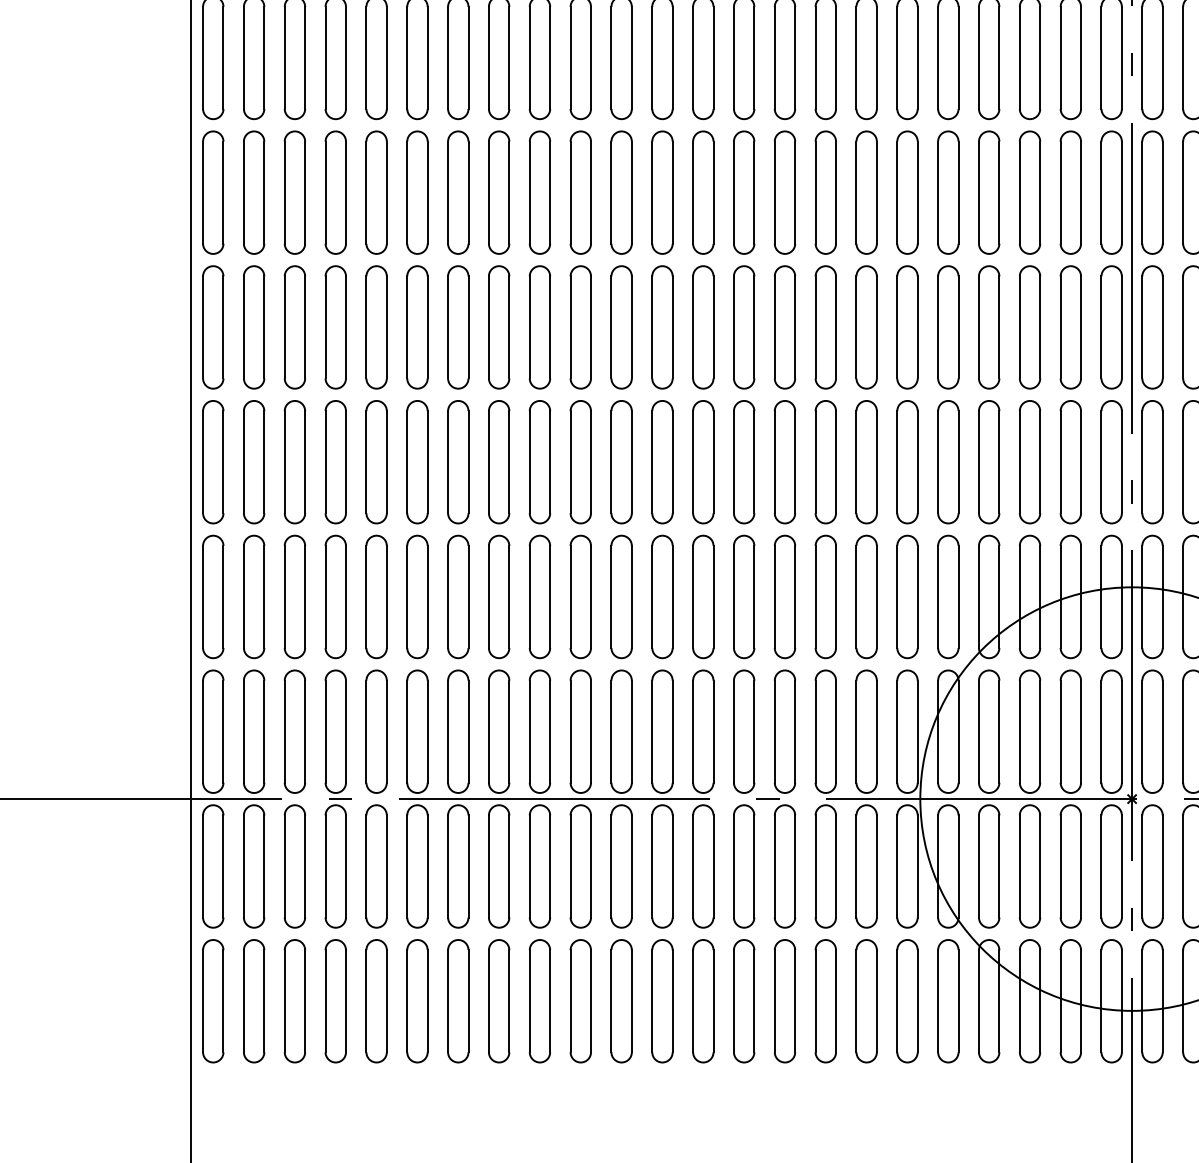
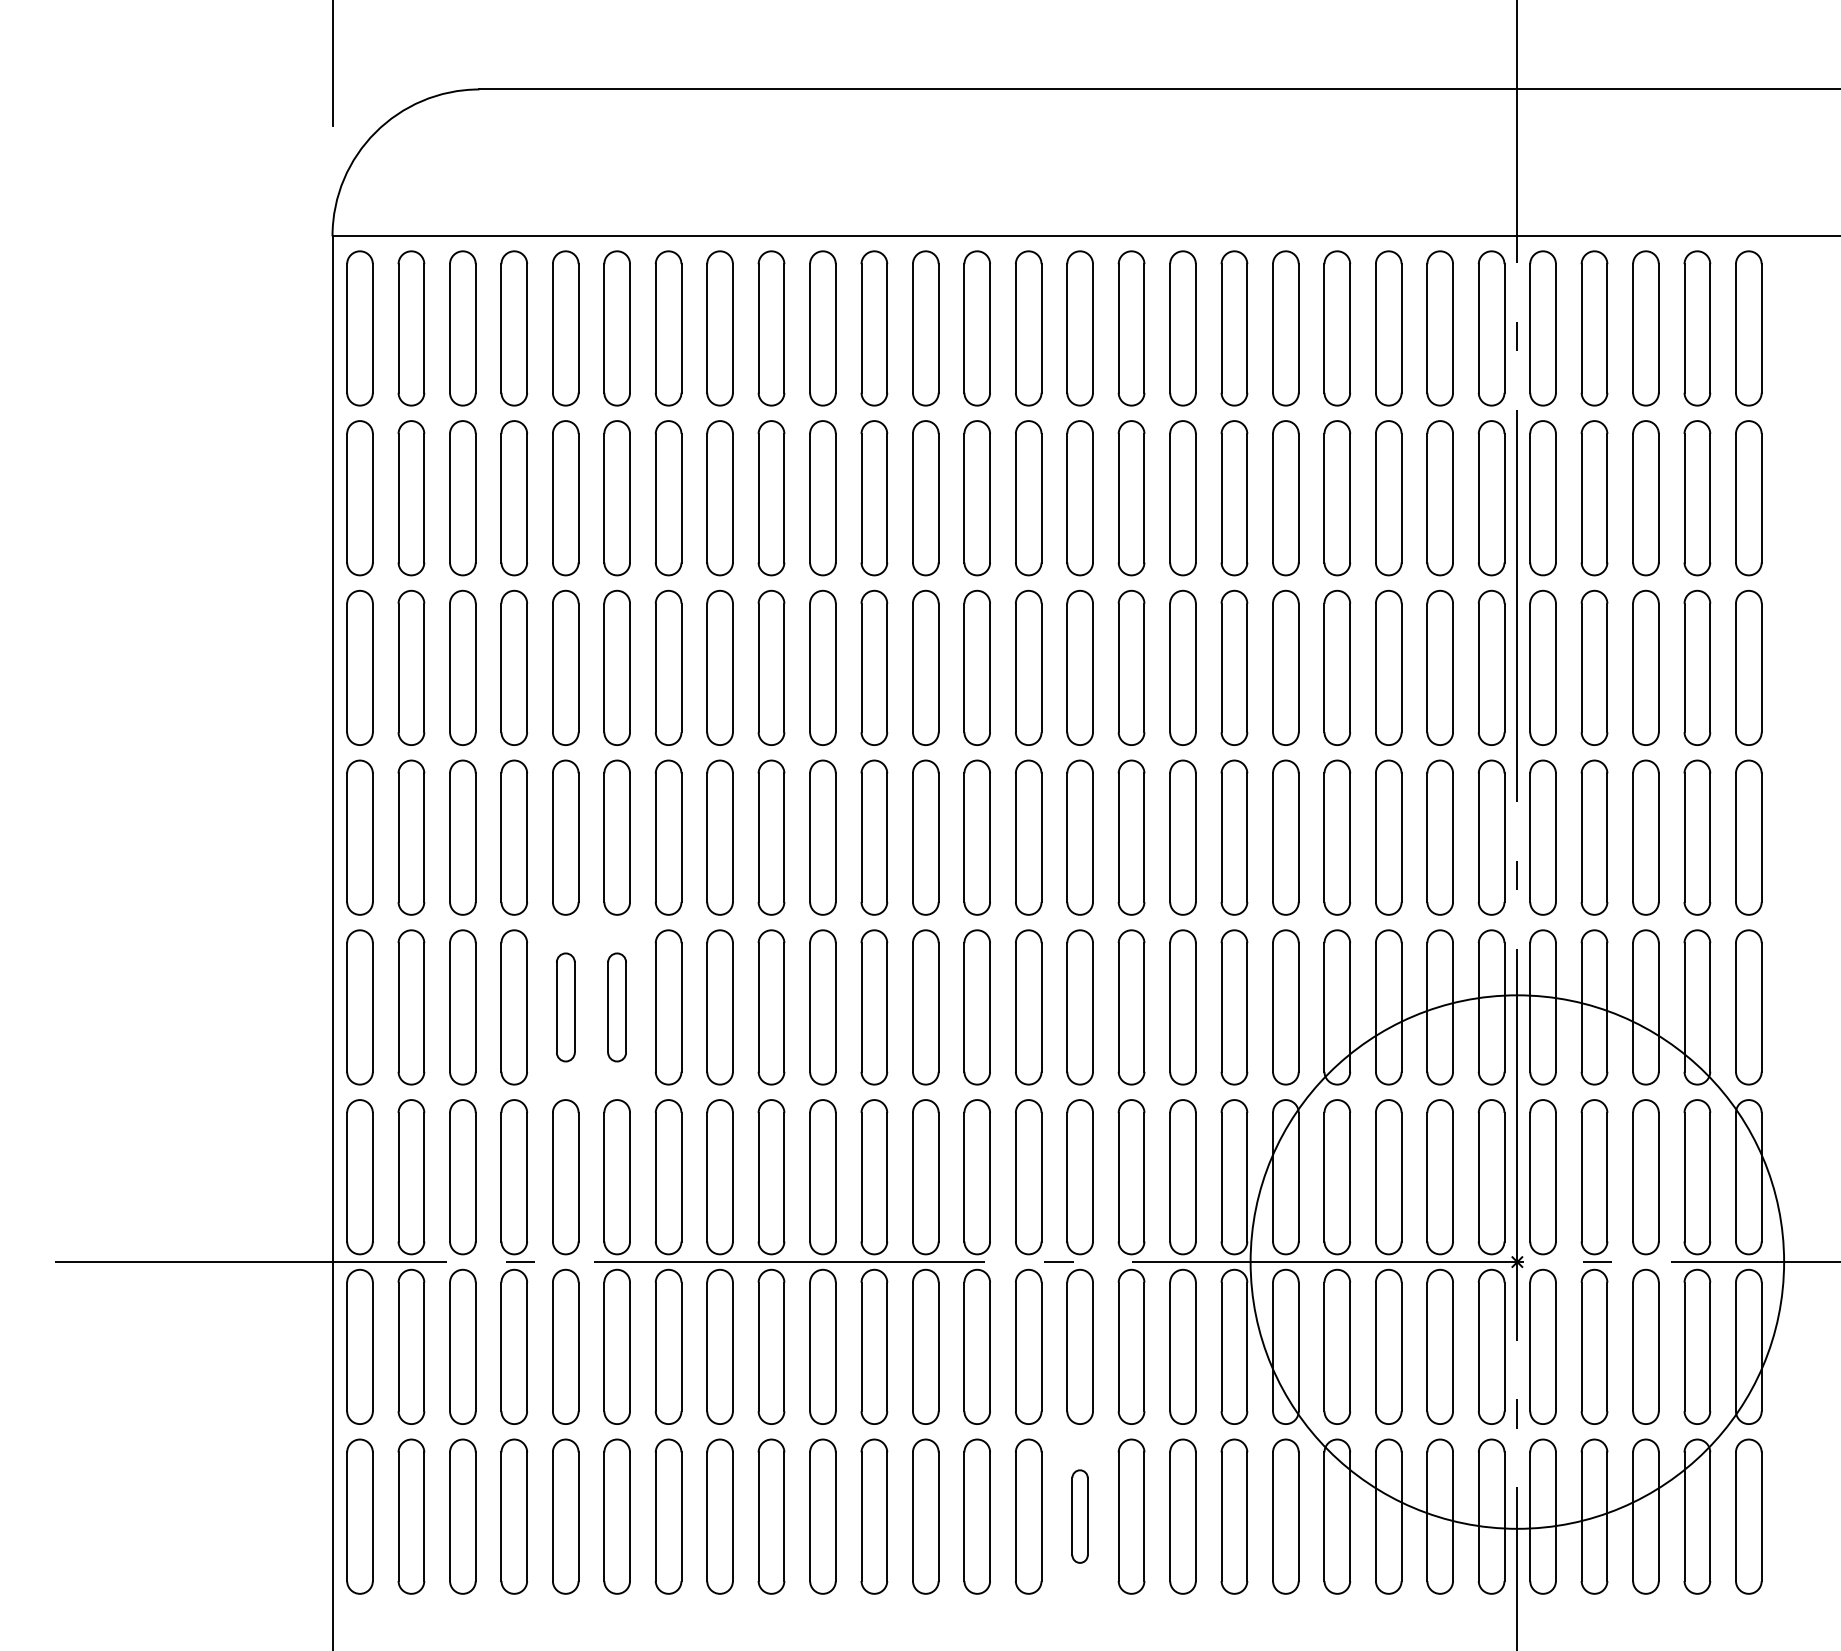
part: (376, 596) -> (565, 1007), size x0.7
part: (416, 596) -> (616, 1007), size x0.7
part: (784, 1001) -> (1079, 1516), size x0.6

